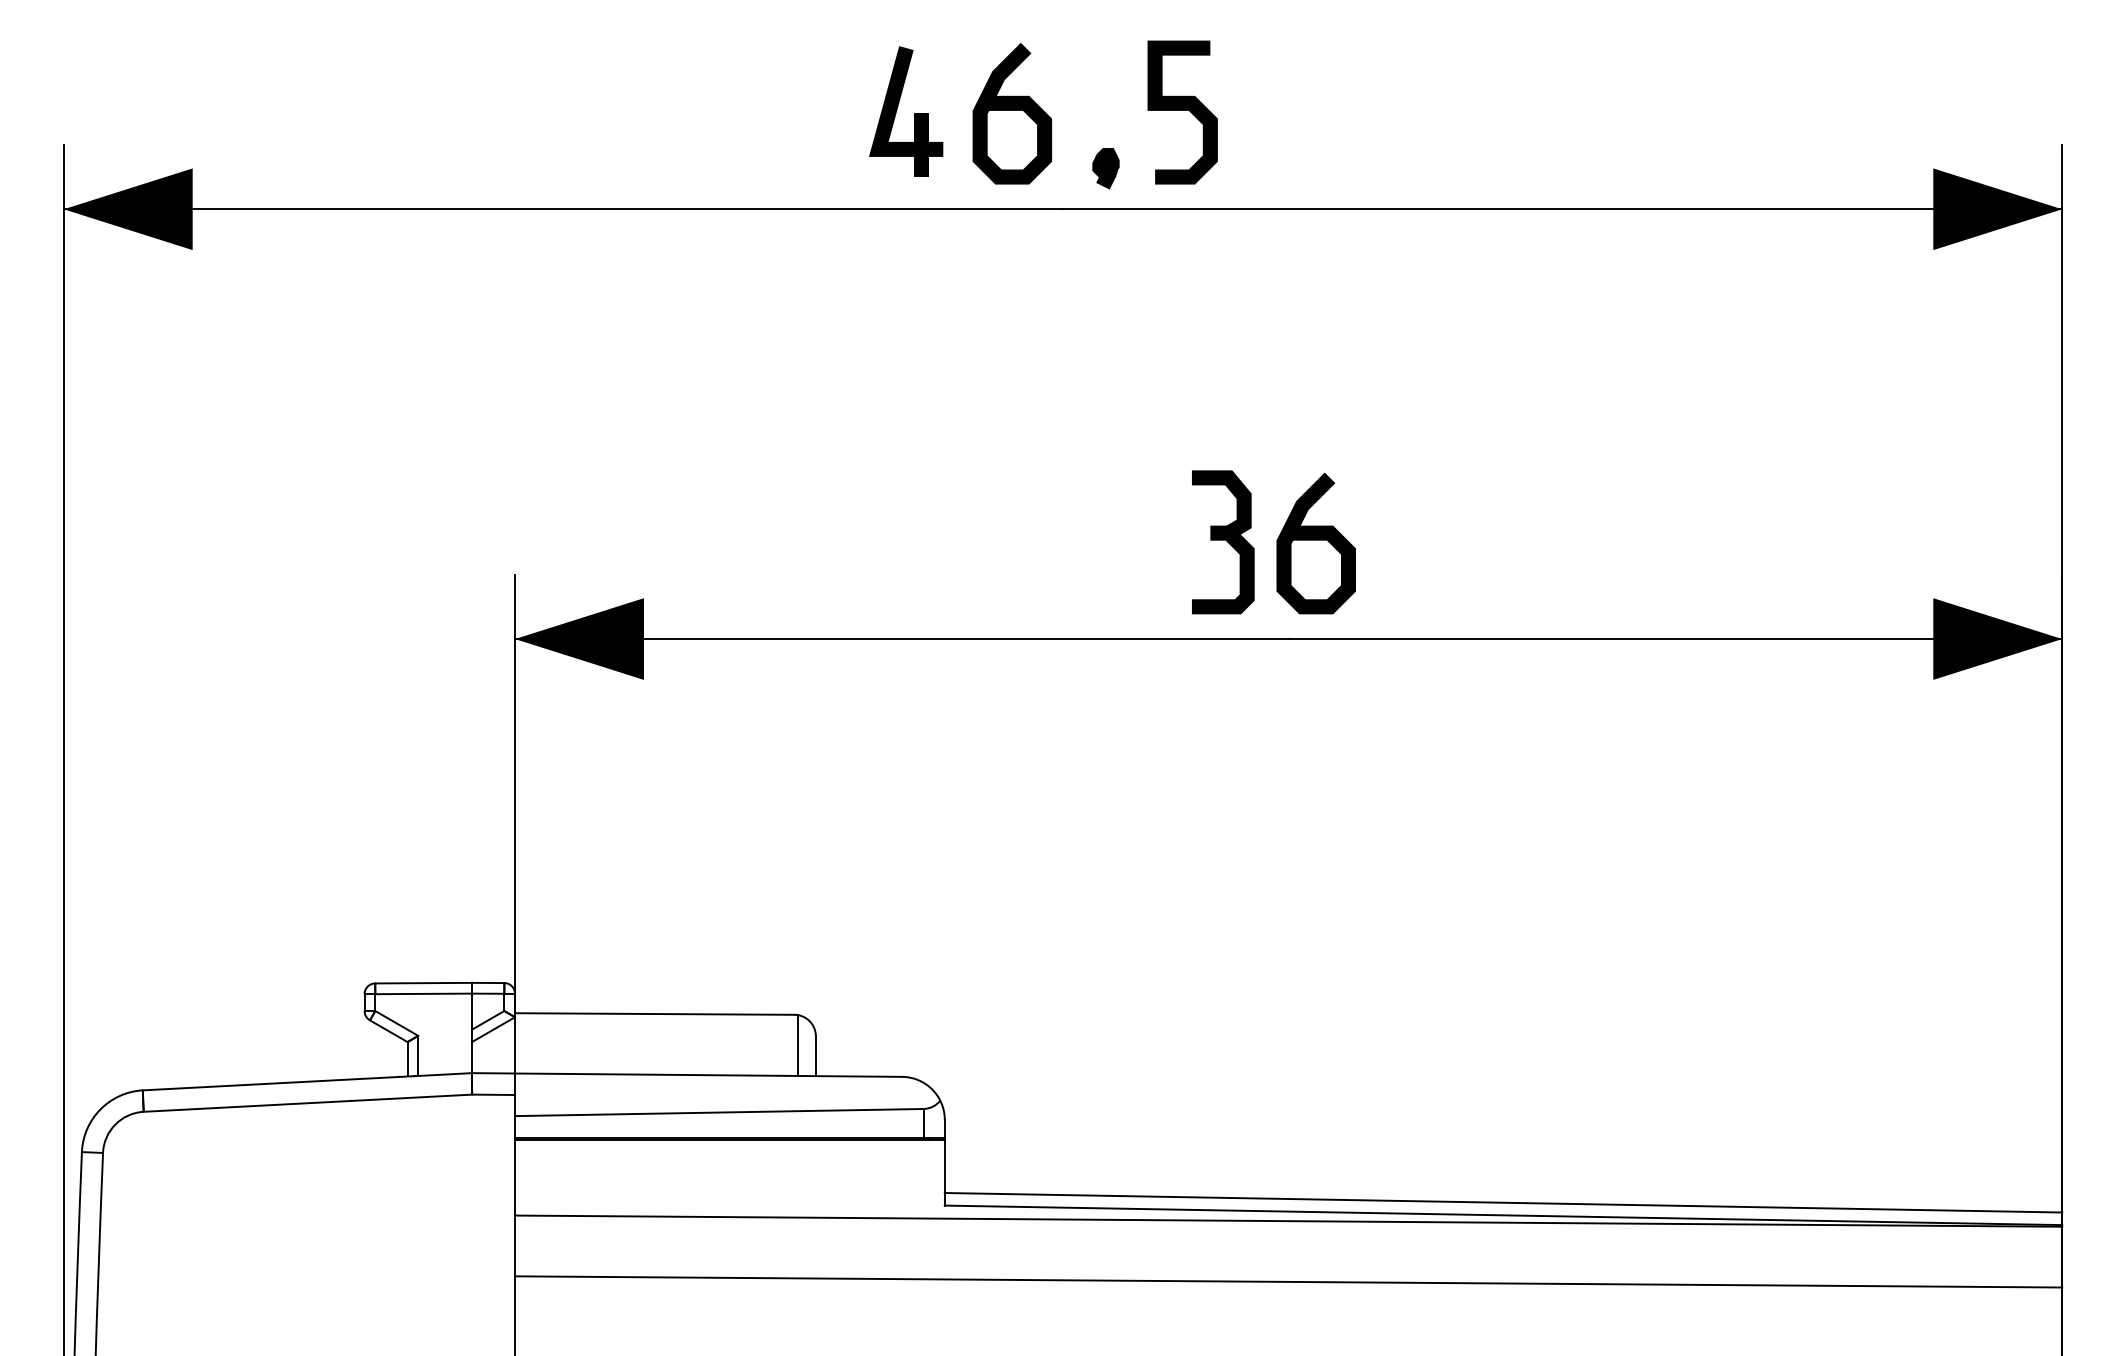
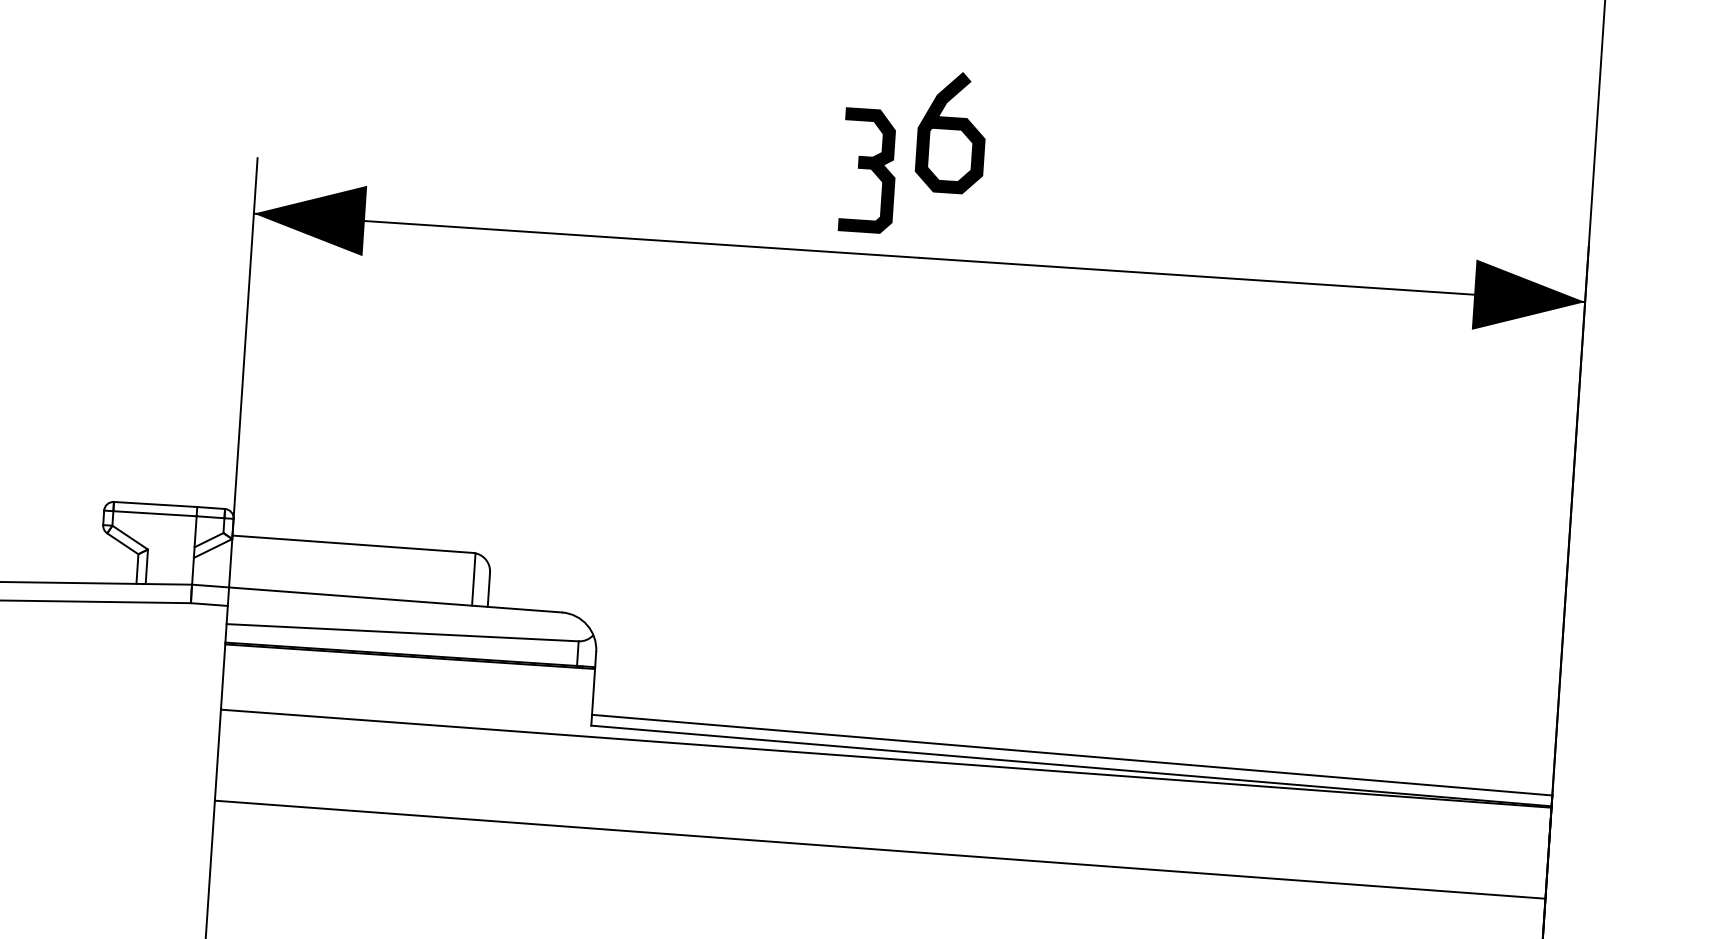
curve: (1315, 540) -> (951, 129), moved
line: (1288, 1281) -> (880, 849), moved

